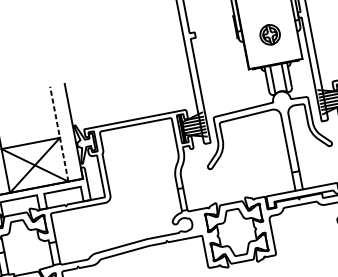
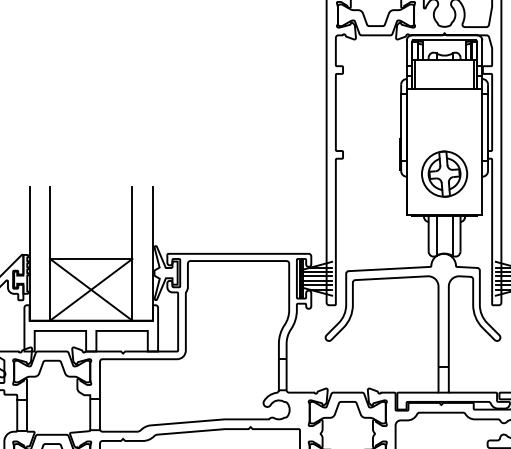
part: (269, 34) -> (444, 173), size x1.67
line: (59, 133) -> (132, 253), dashed -> solid

